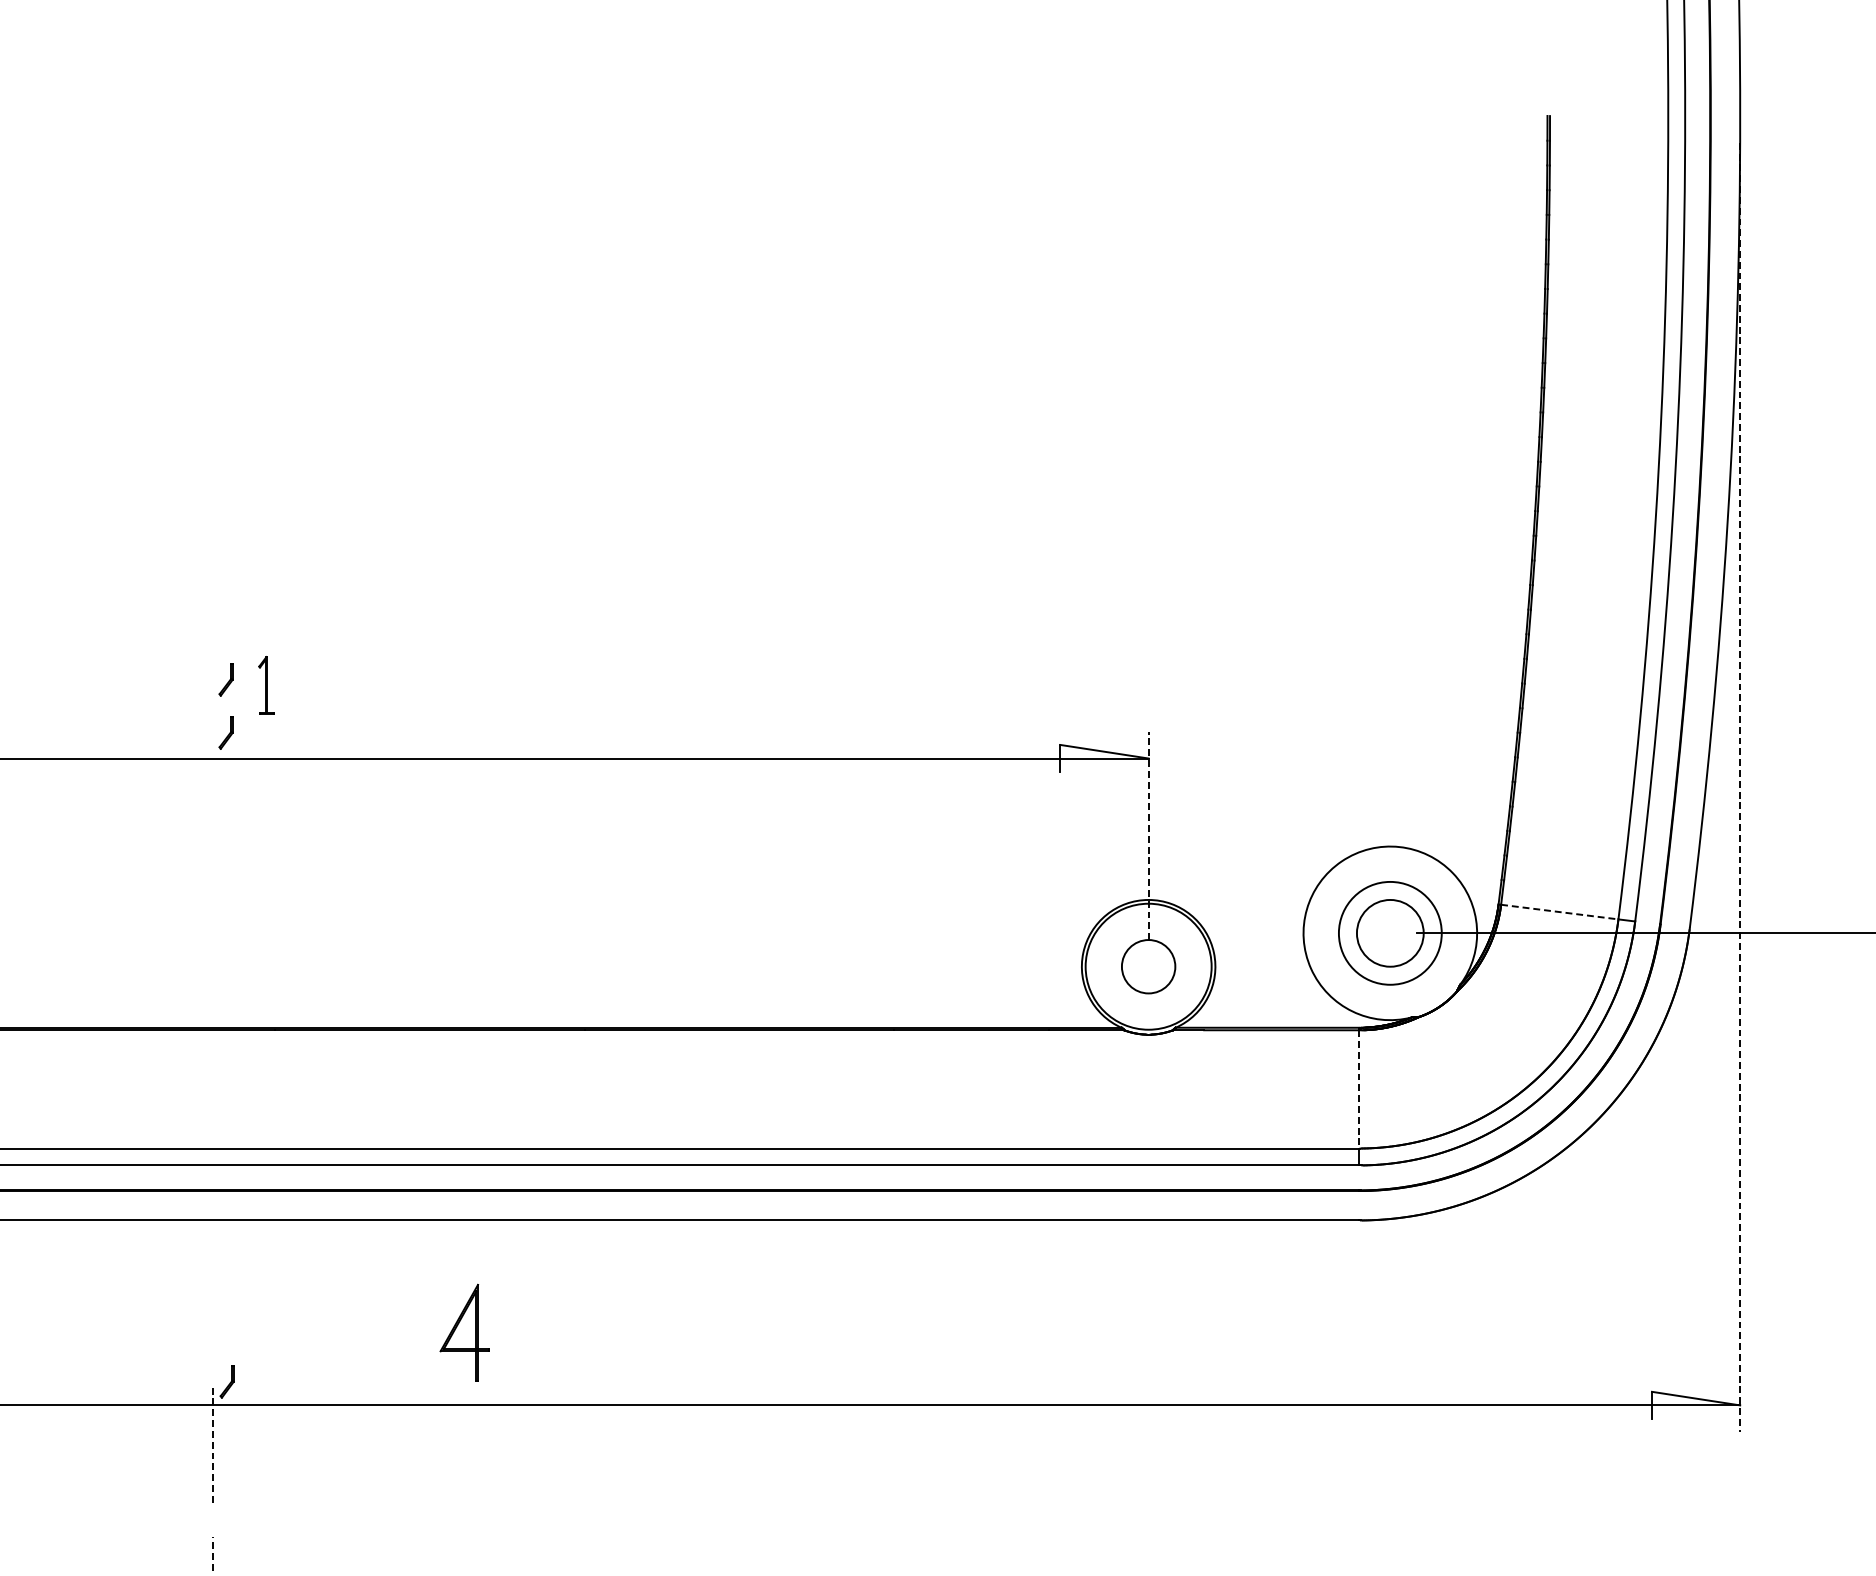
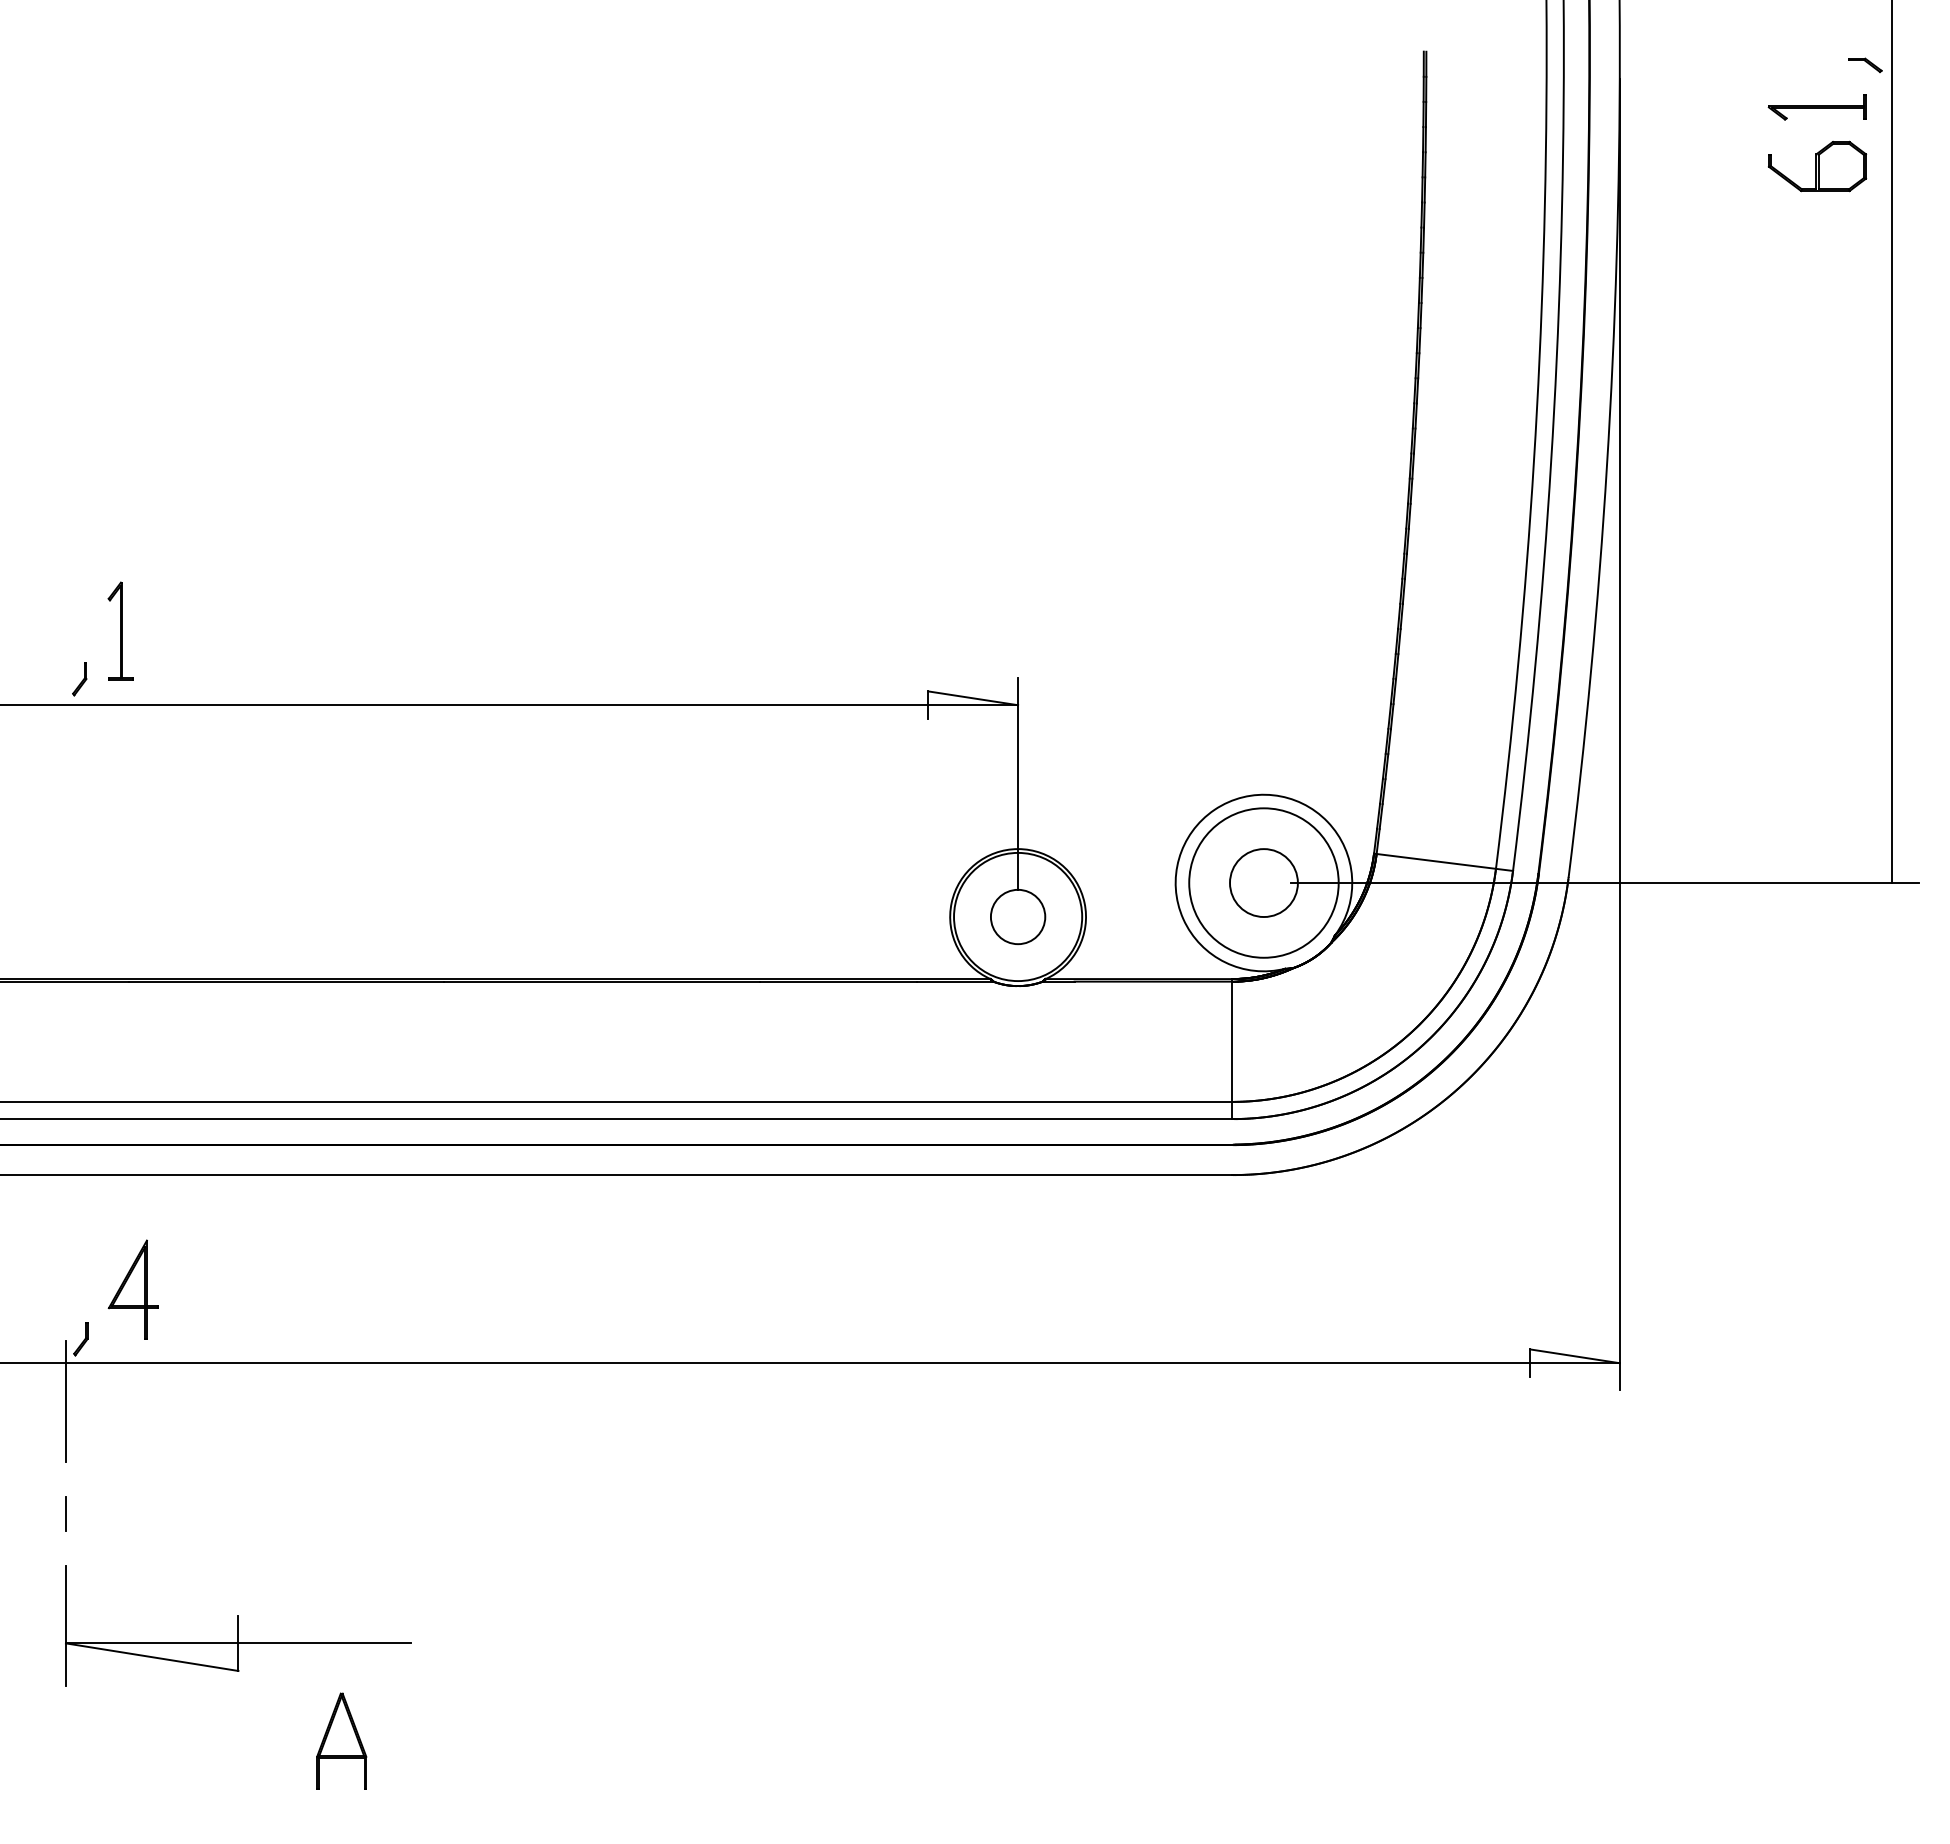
part: (225, 680) -> (79, 625), removed
part: (266, 685) -> (120, 630), size x1.67
line: (1739, 787) -> (1619, 734), dashed -> solid
line: (1149, 835) -> (1018, 783), dashed -> solid
line: (1559, 912) -> (1436, 861), dashed -> solid
circle: (1389, 932) -> (1263, 882), size x1.43
line: (1359, 1090) -> (1232, 1042), dashed -> solid
part: (463, 1332) -> (132, 1289), moved
line: (212, 1443) -> (65, 1401), dashed -> solid
line: (212, 1553) -> (65, 1513), dashed -> solid

